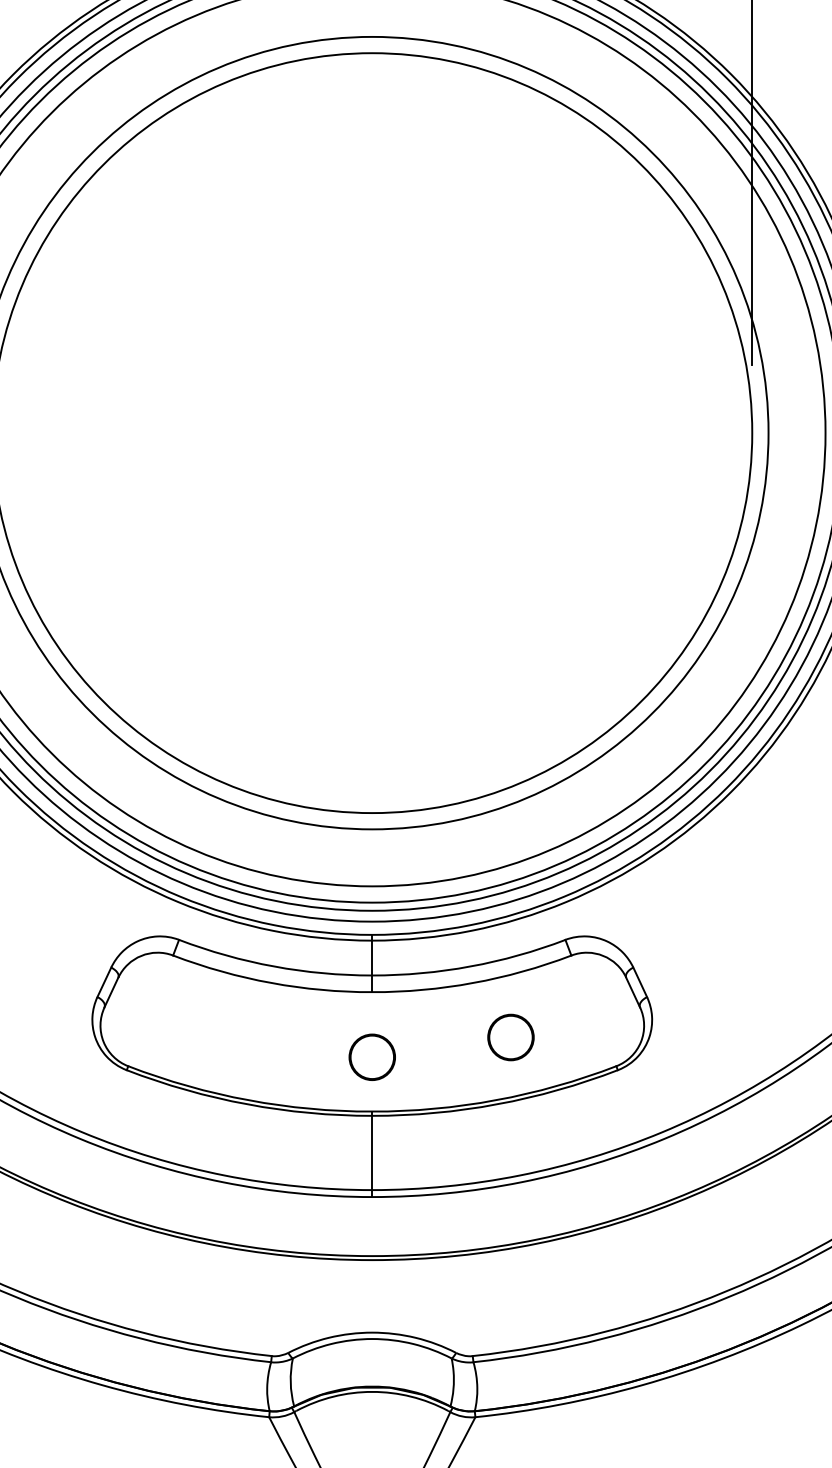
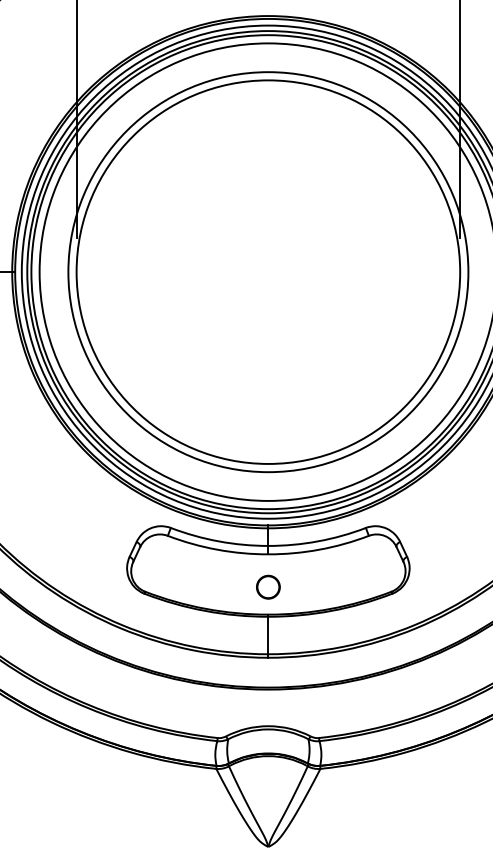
circle: (511, 1036) -> (338, 576), removed

